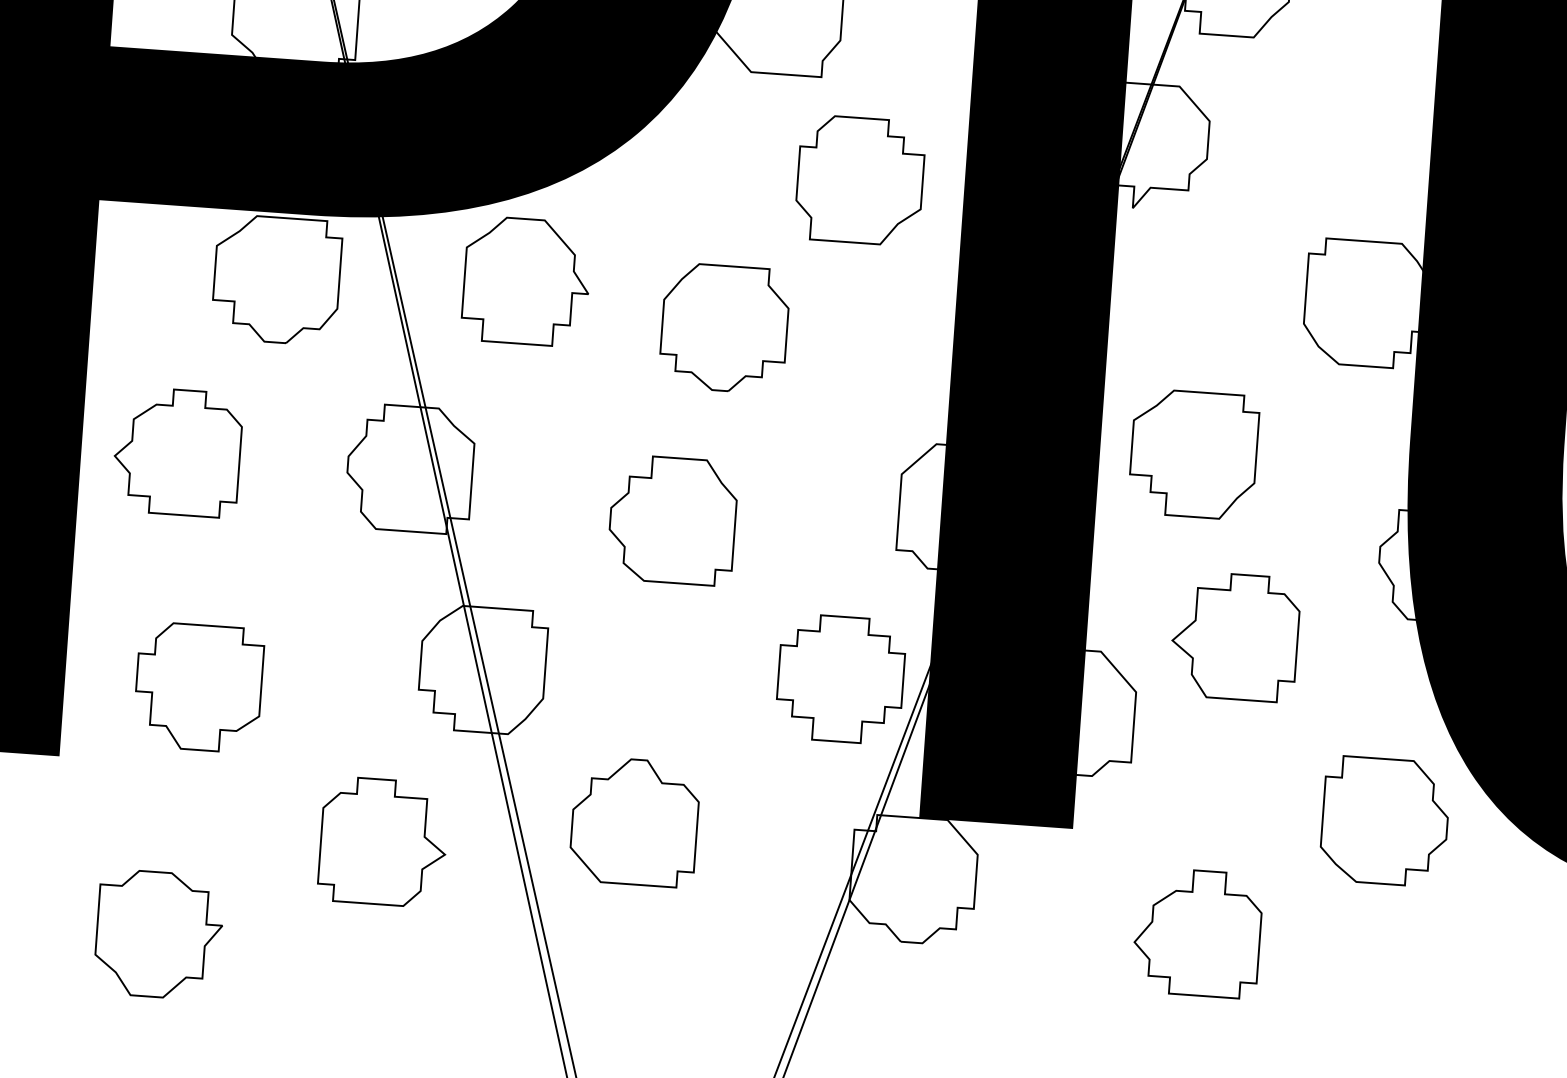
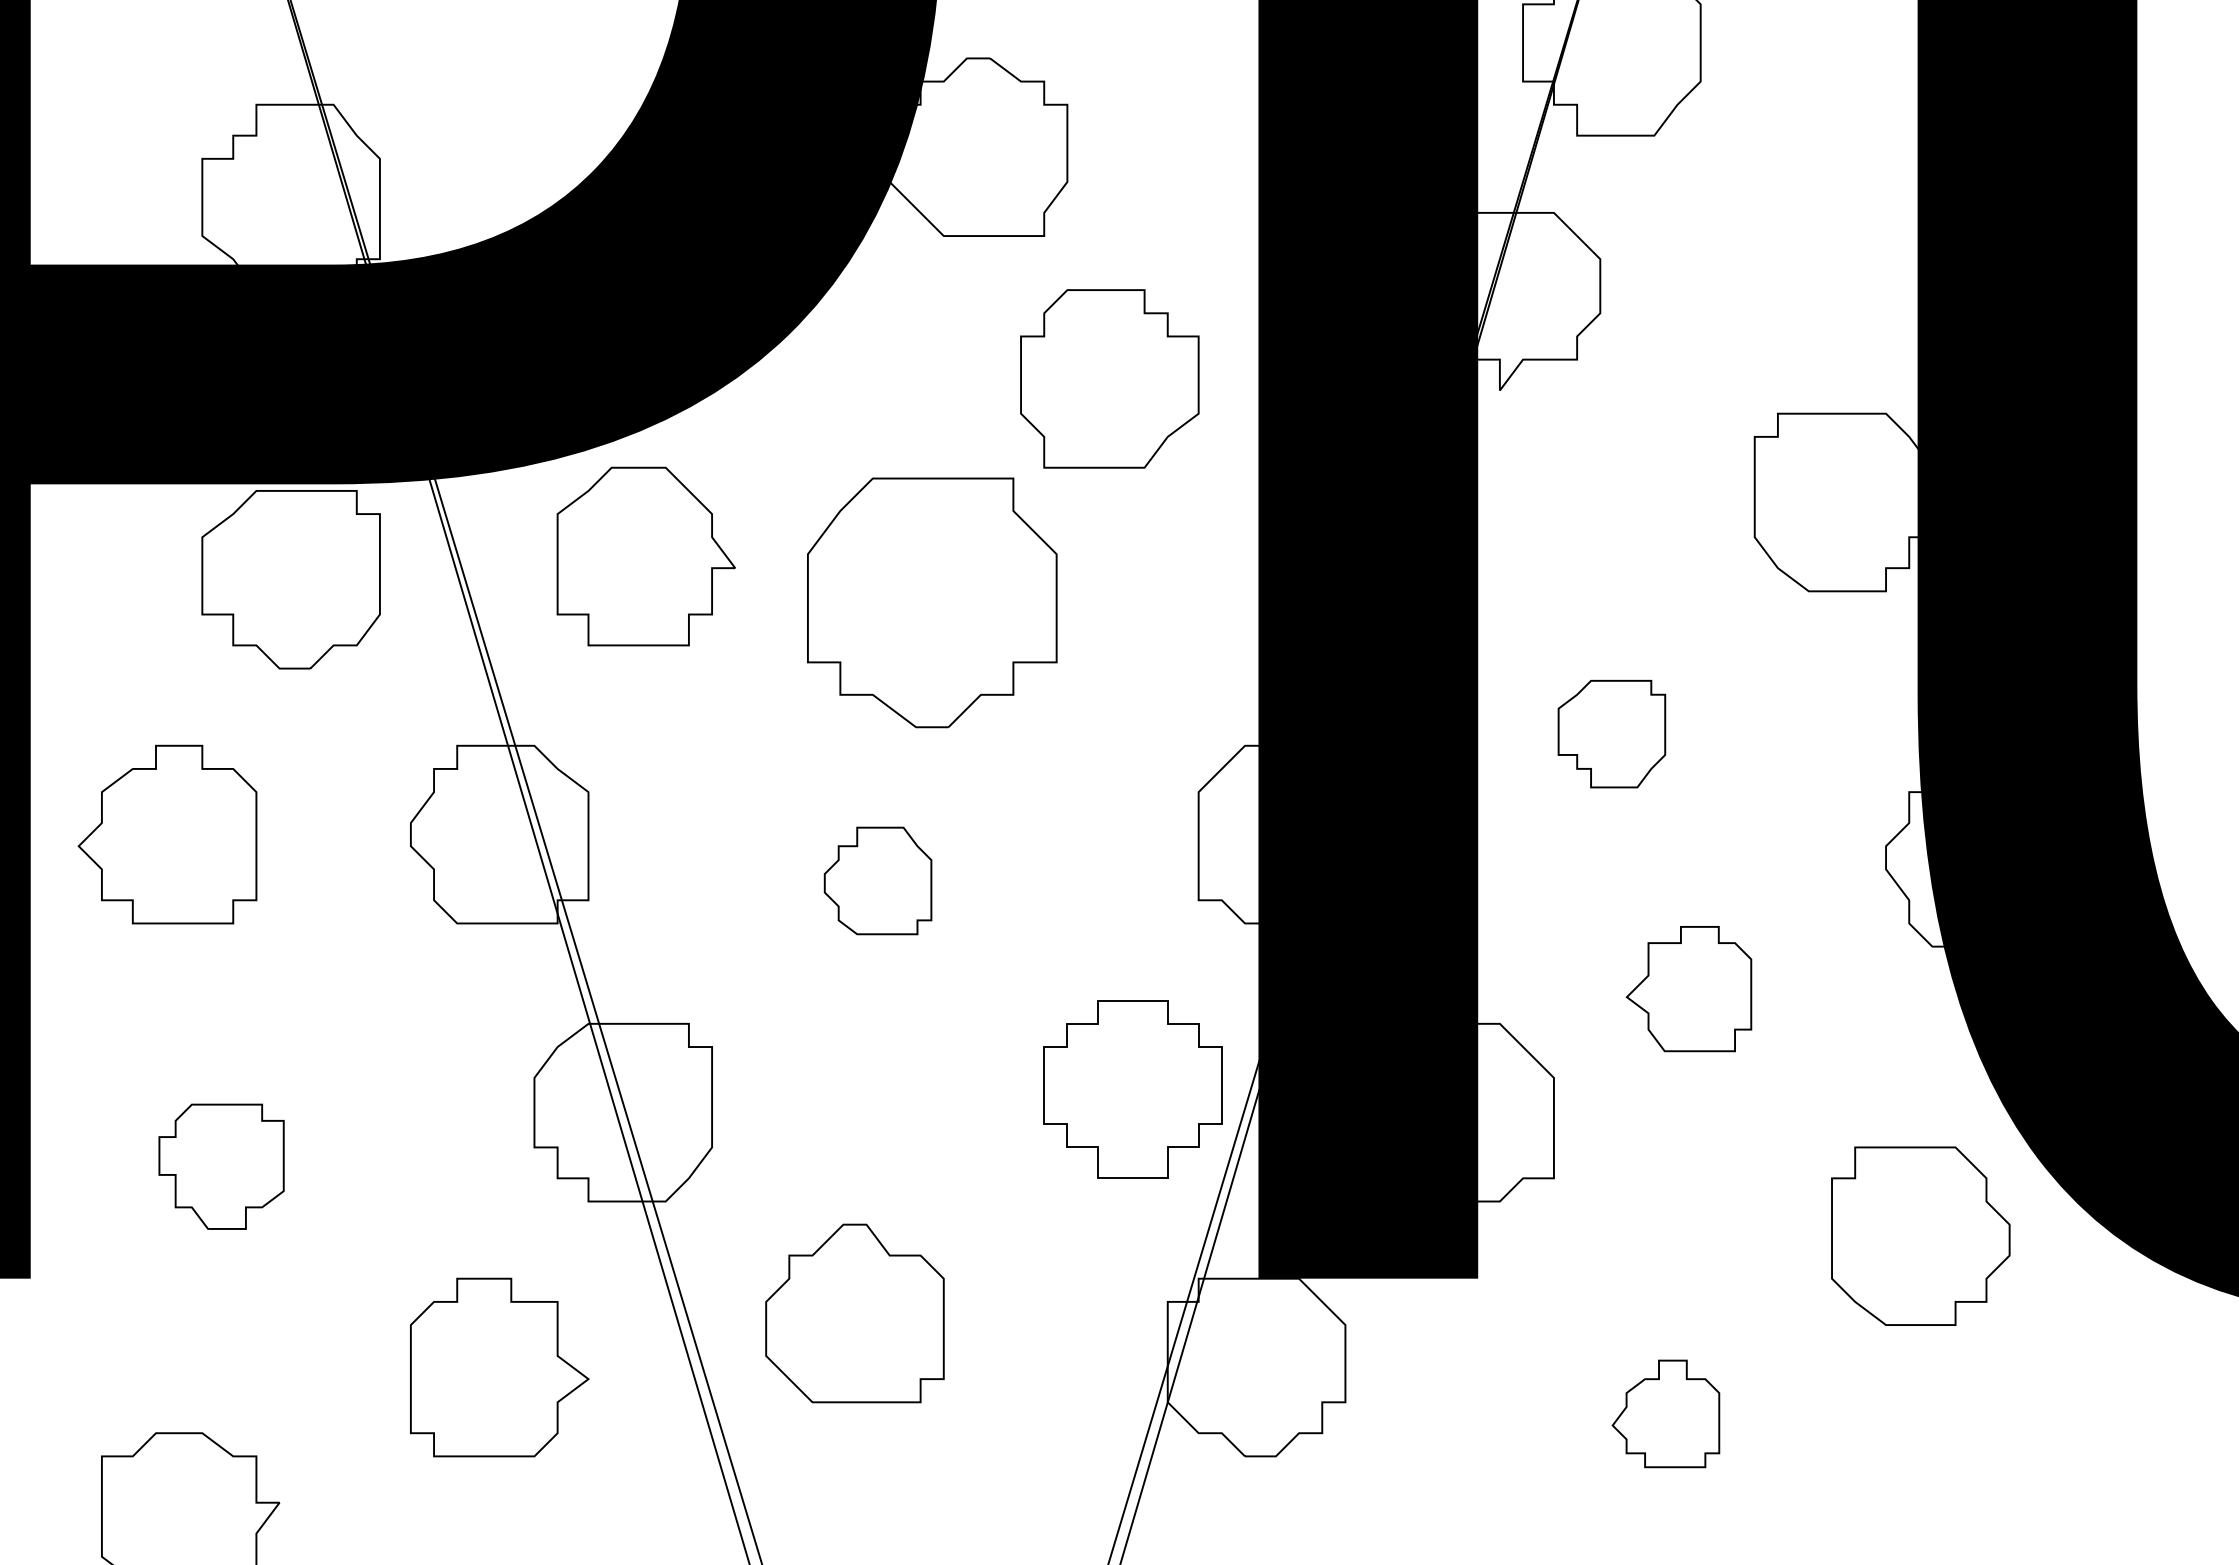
part: (724, 328) -> (931, 602), size x1.4
part: (1193, 453) -> (1611, 733), size x0.6
part: (672, 520) -> (877, 880), size x0.6
part: (1234, 636) -> (1688, 988), size x0.7
part: (198, 687) -> (221, 1166), size x0.7
part: (1197, 932) -> (1665, 1413), size x0.6

